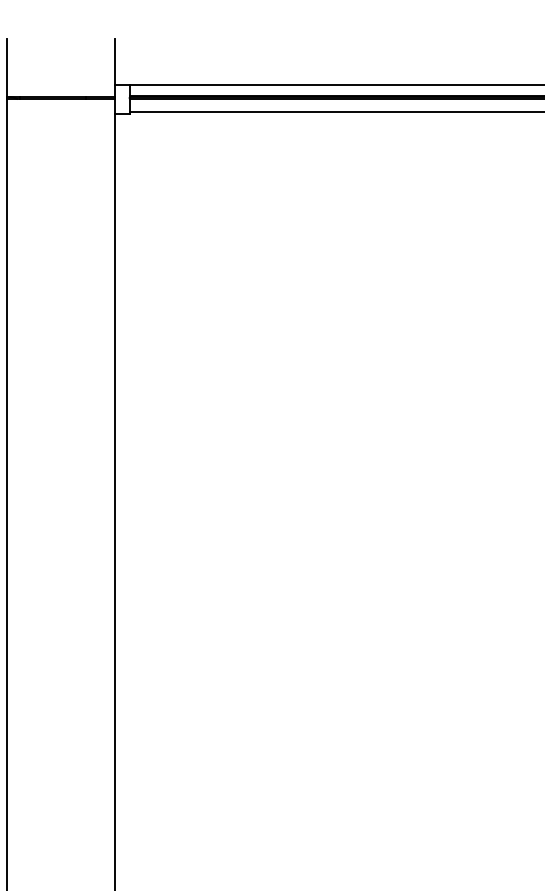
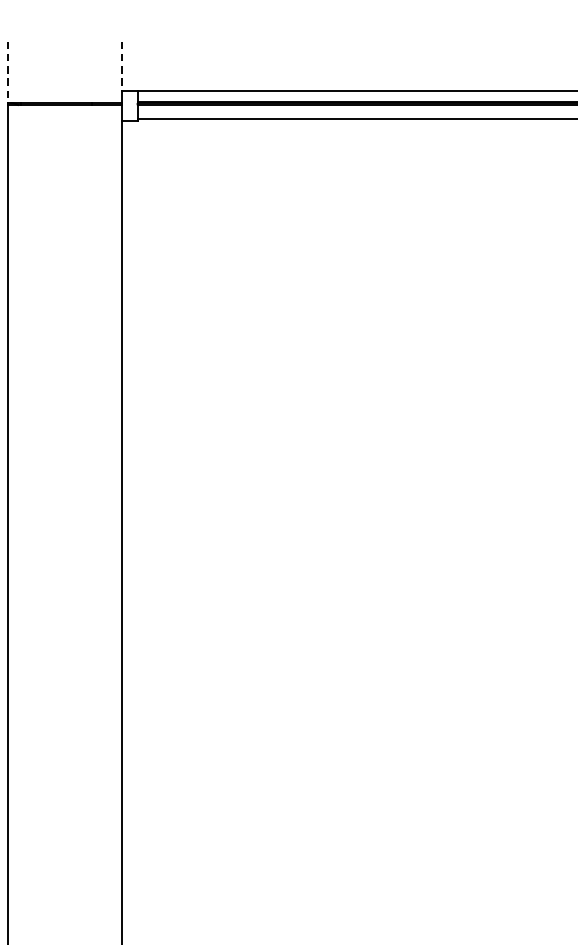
line: (115, 62) -> (122, 66), solid -> dashed
line: (7, 68) -> (8, 72), solid -> dashed

